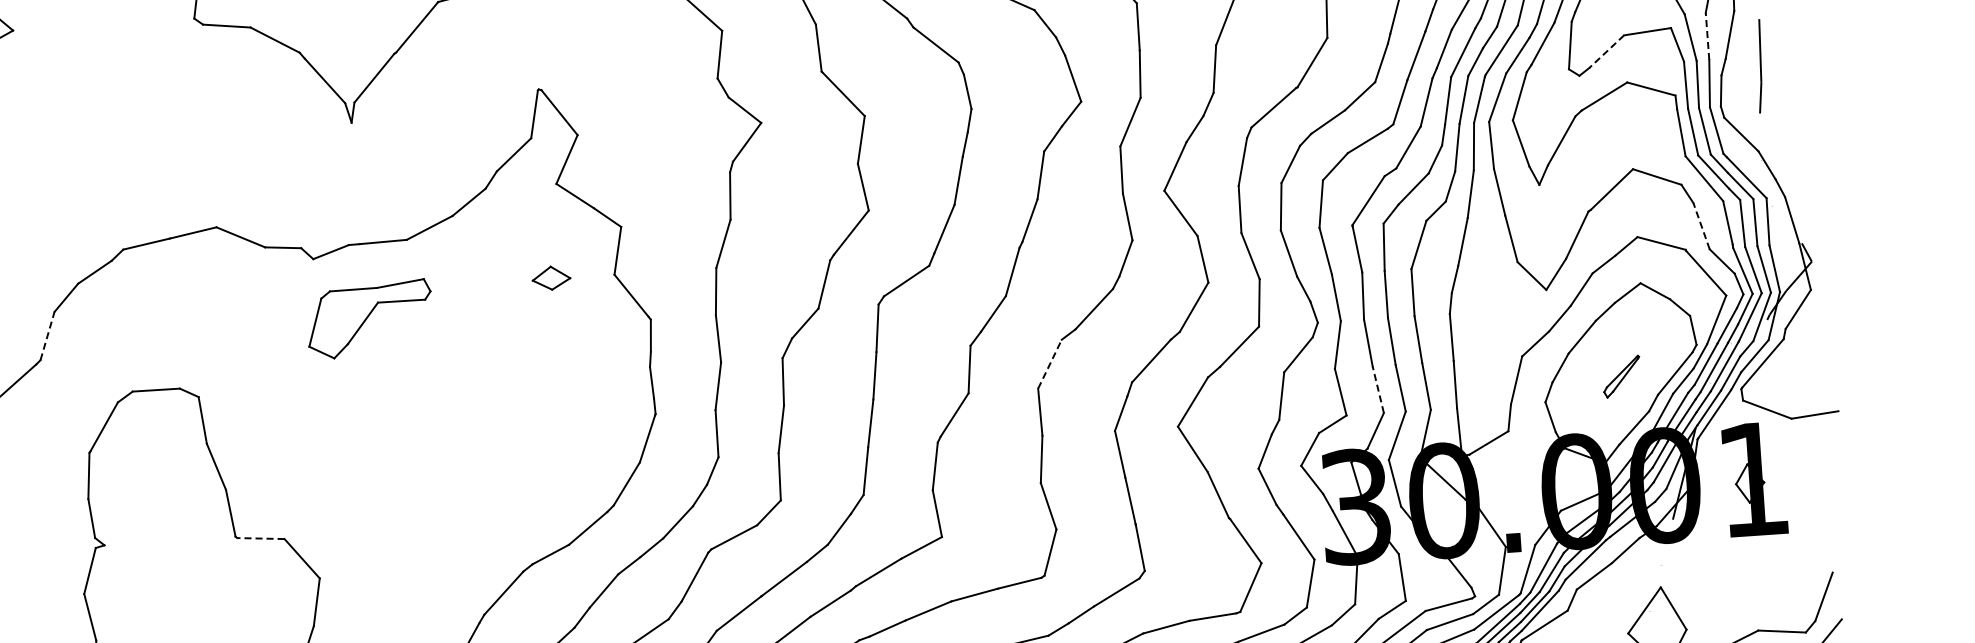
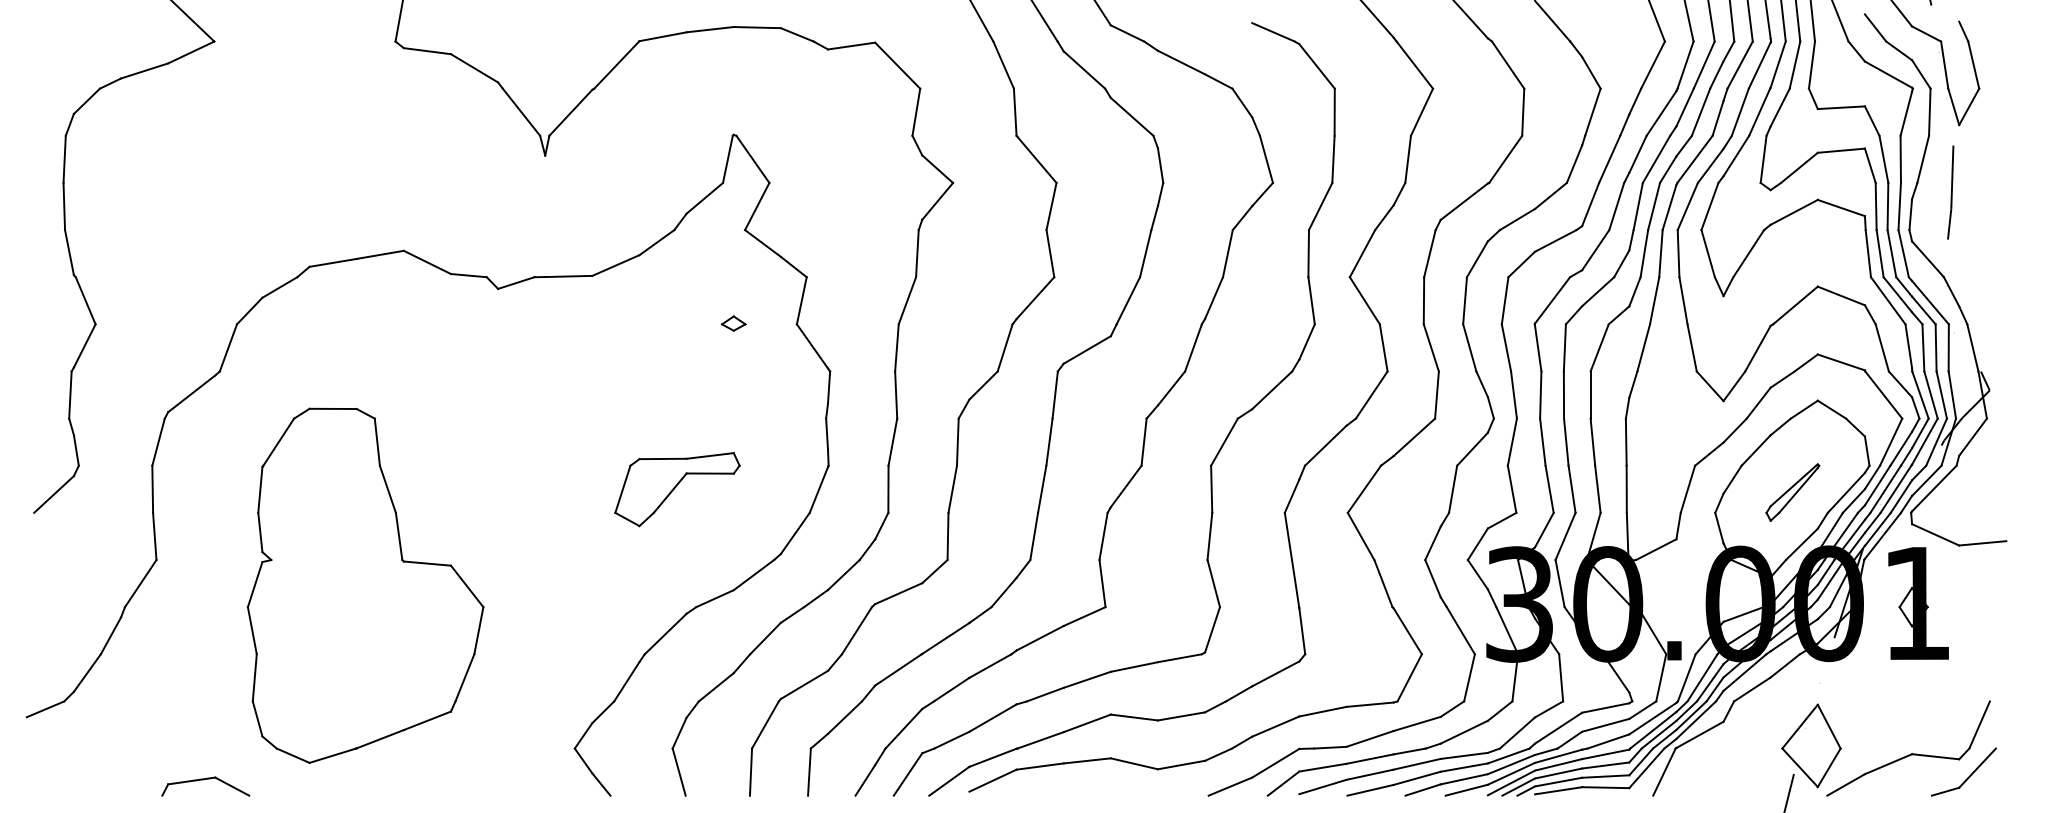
line: (1707, 36) -> (1900, 159), dashed -> solid
line: (1606, 51) -> (1799, 167), dashed -> solid
line: (1701, 225) -> (1882, 347), dashed -> solid
part: (551, 278) -> (733, 323), size x0.62
part: (369, 319) -> (677, 489), moved
line: (47, 335) -> (228, 347), dashed -> solid
line: (1049, 363) -> (1224, 441), dashed -> solid
part: (1621, 376) -> (1792, 492), size x1.43
line: (1378, 389) -> (1549, 489), dashed -> solid
line: (260, 538) -> (427, 563), dashed -> solid

